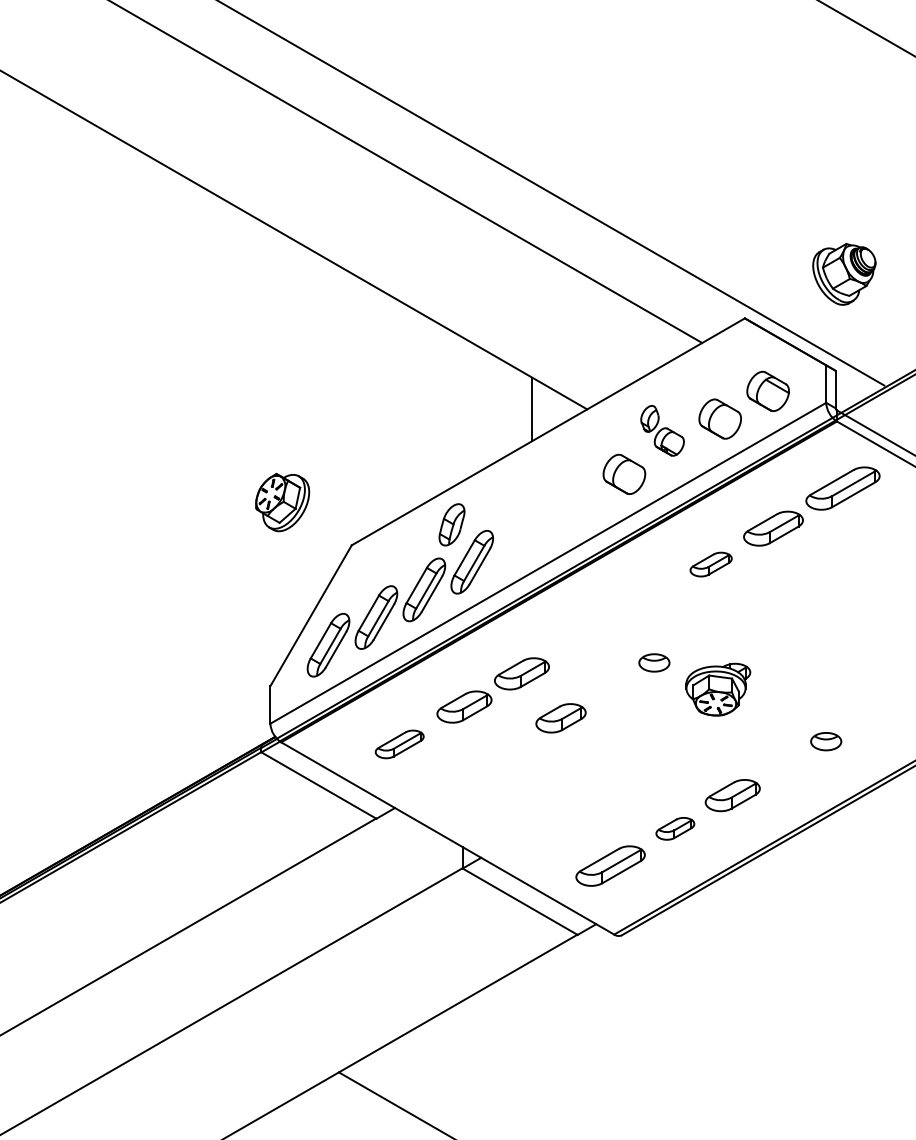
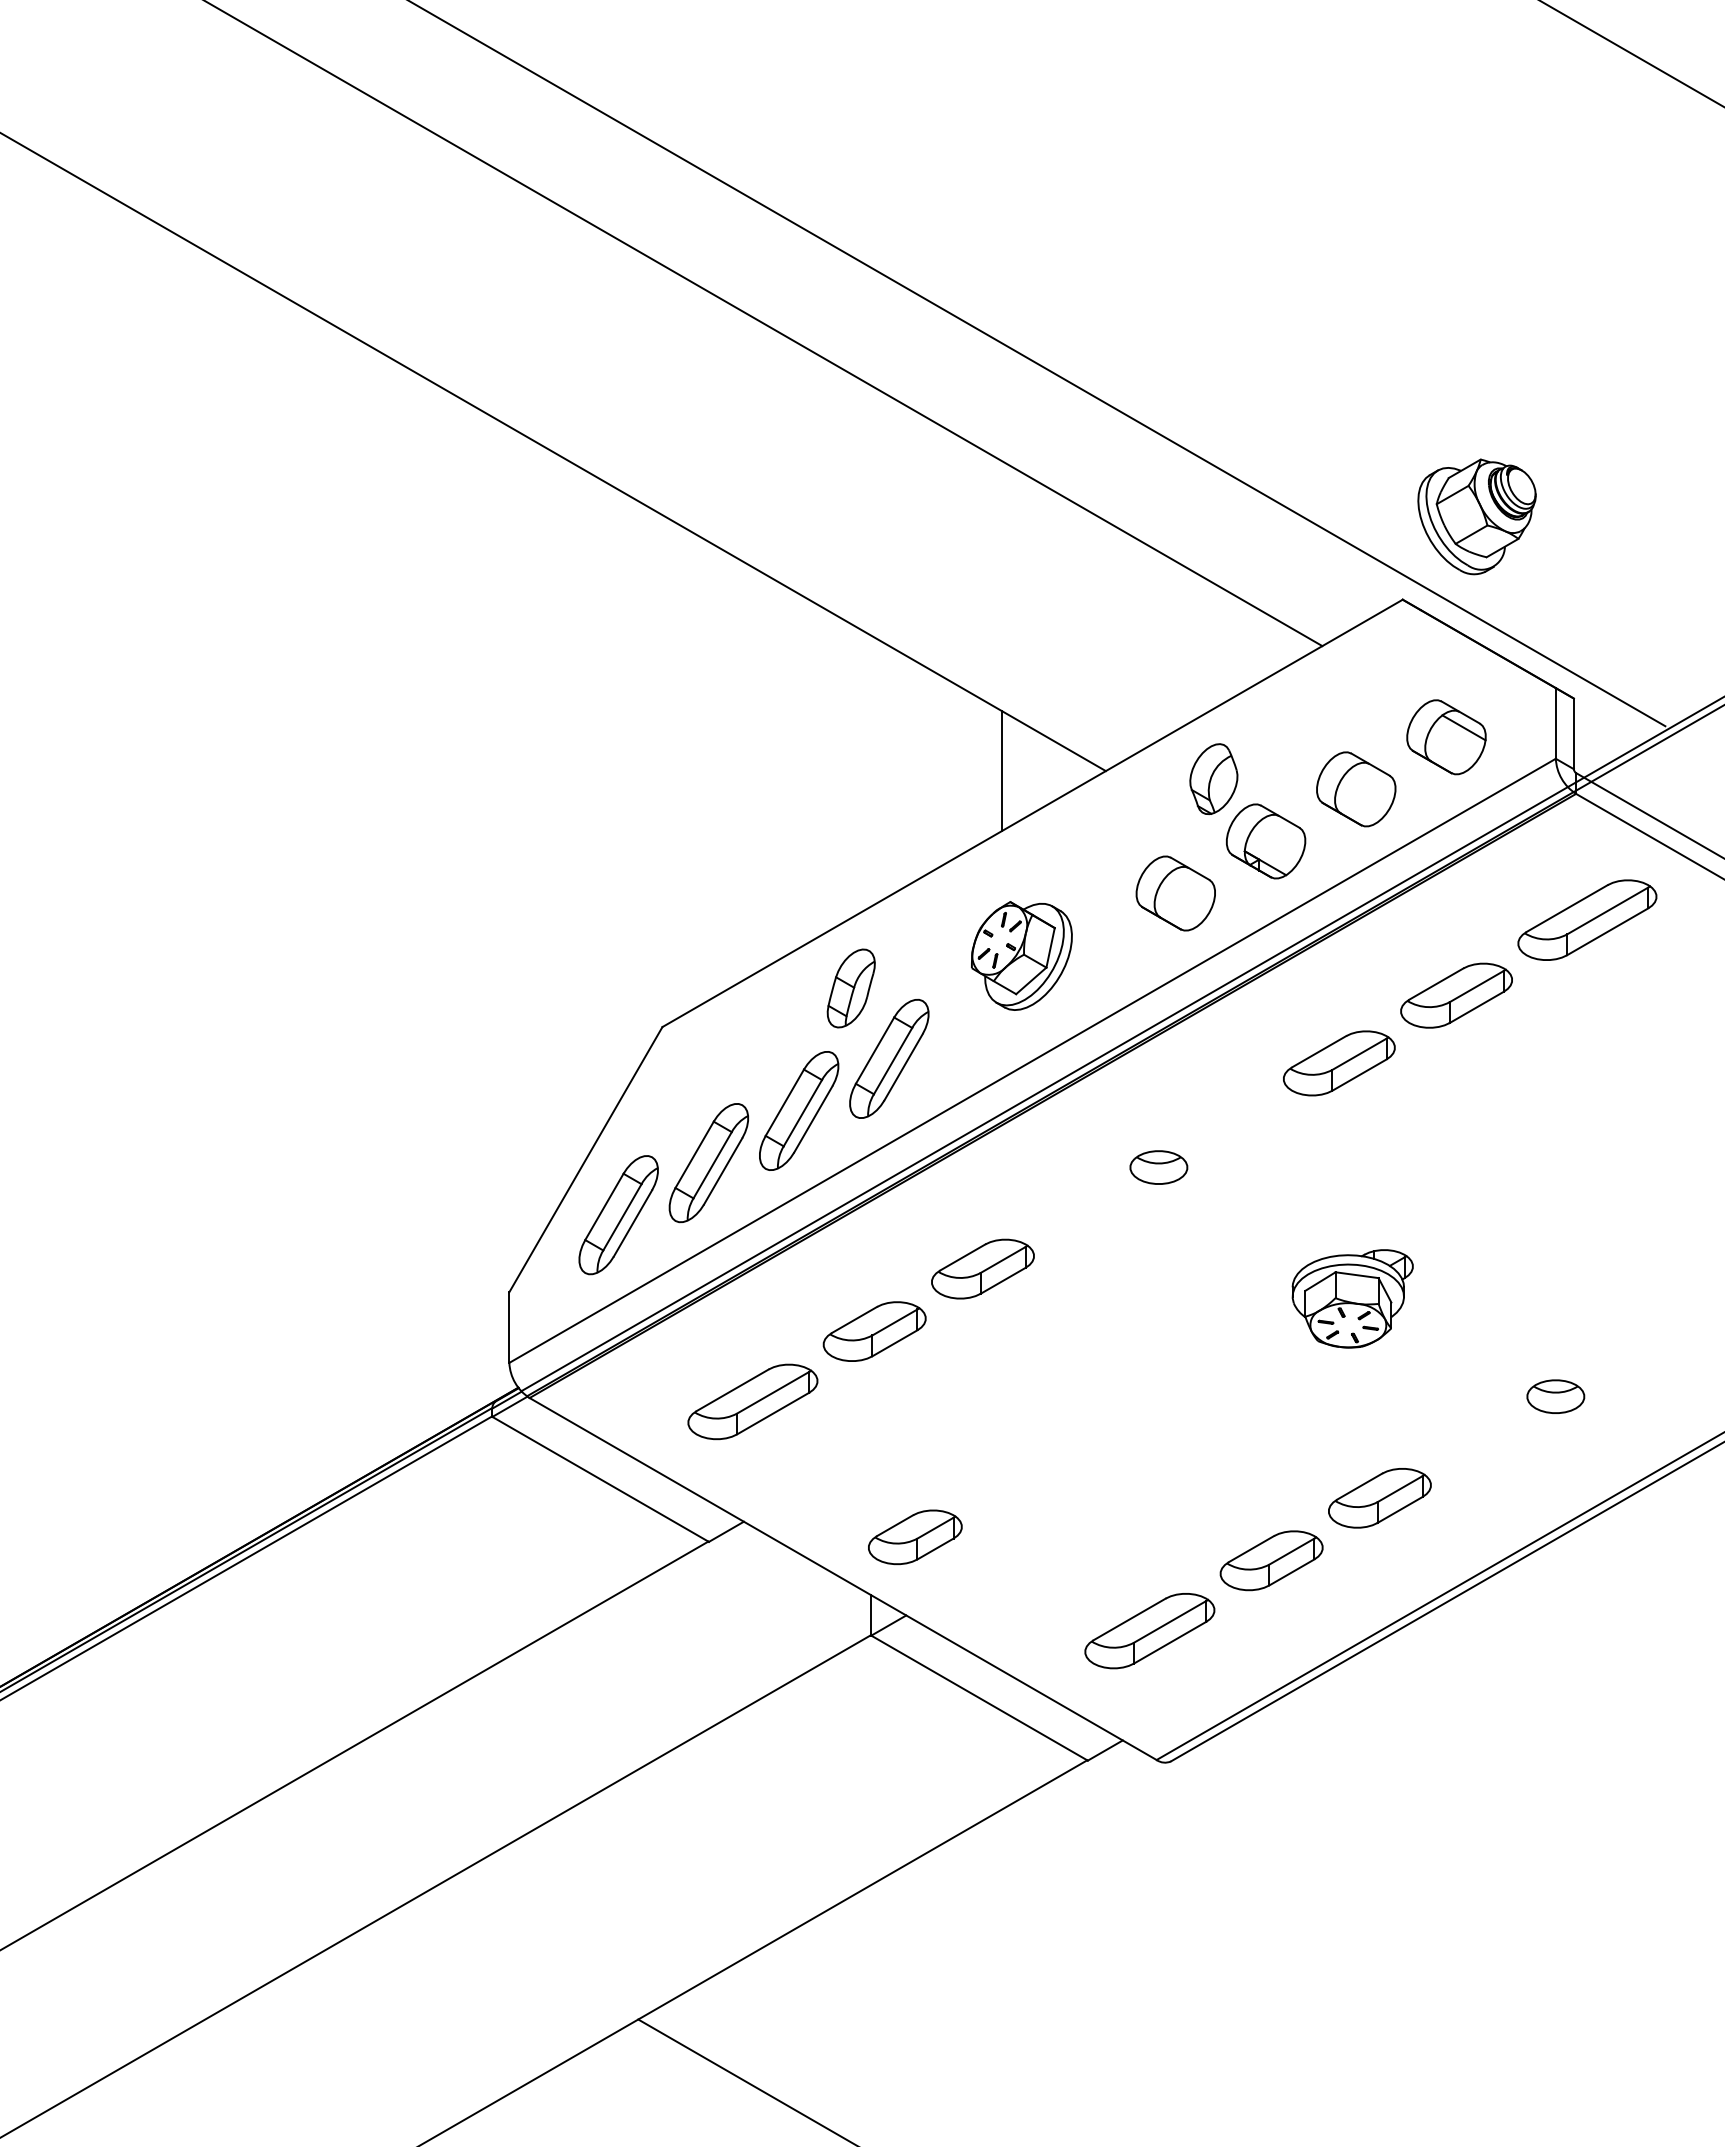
part: (844, 273) -> (1477, 515), moved
part: (662, 430) -> (1247, 810), size x1.43
part: (282, 502) -> (1021, 955), moved
part: (710, 564) -> (1337, 1063), size x1.43
part: (654, 662) -> (1159, 1166), moved
part: (560, 718) -> (914, 1537), moved
part: (399, 744) -> (752, 1402), size x1.43
part: (675, 828) -> (1272, 1560), size x1.43

